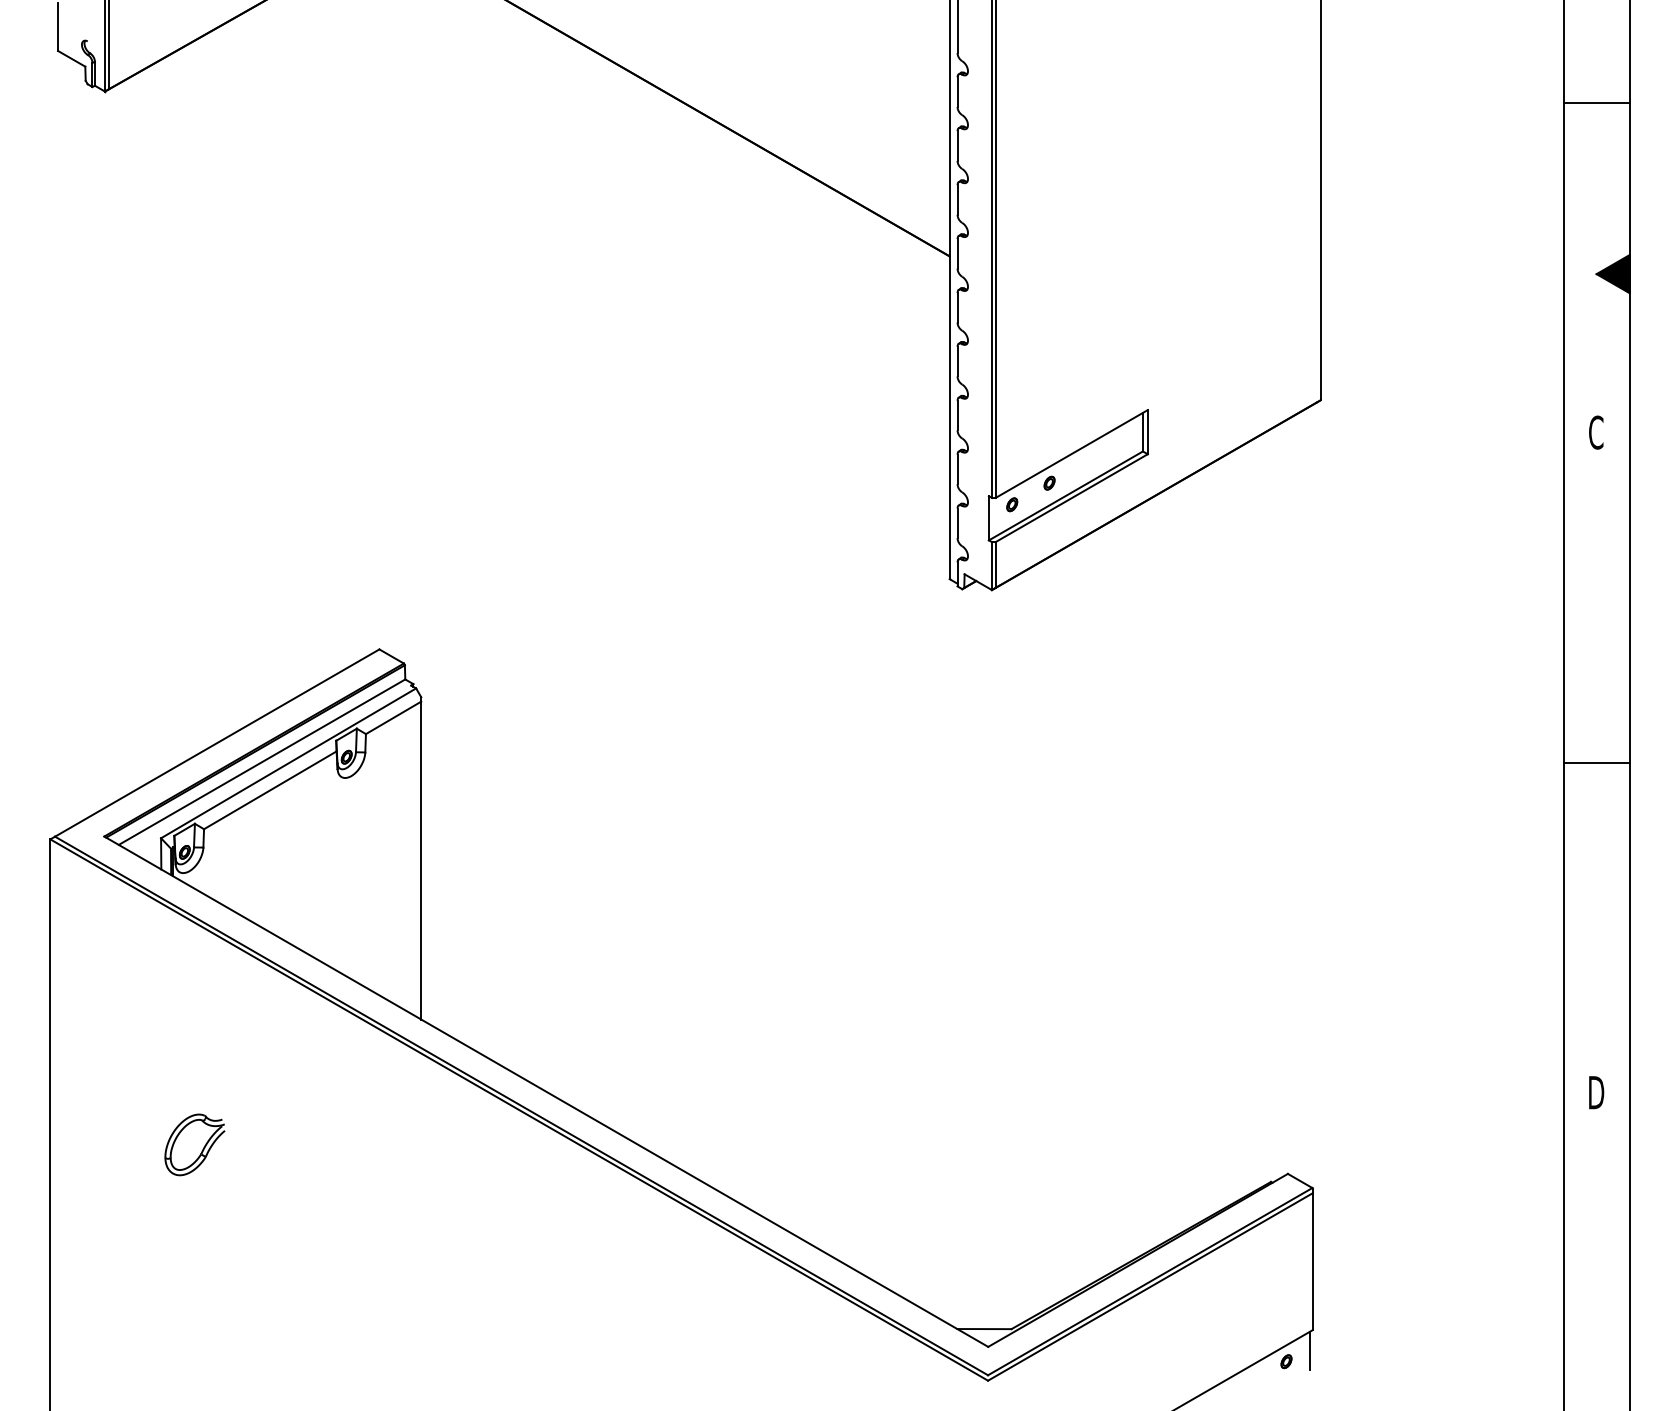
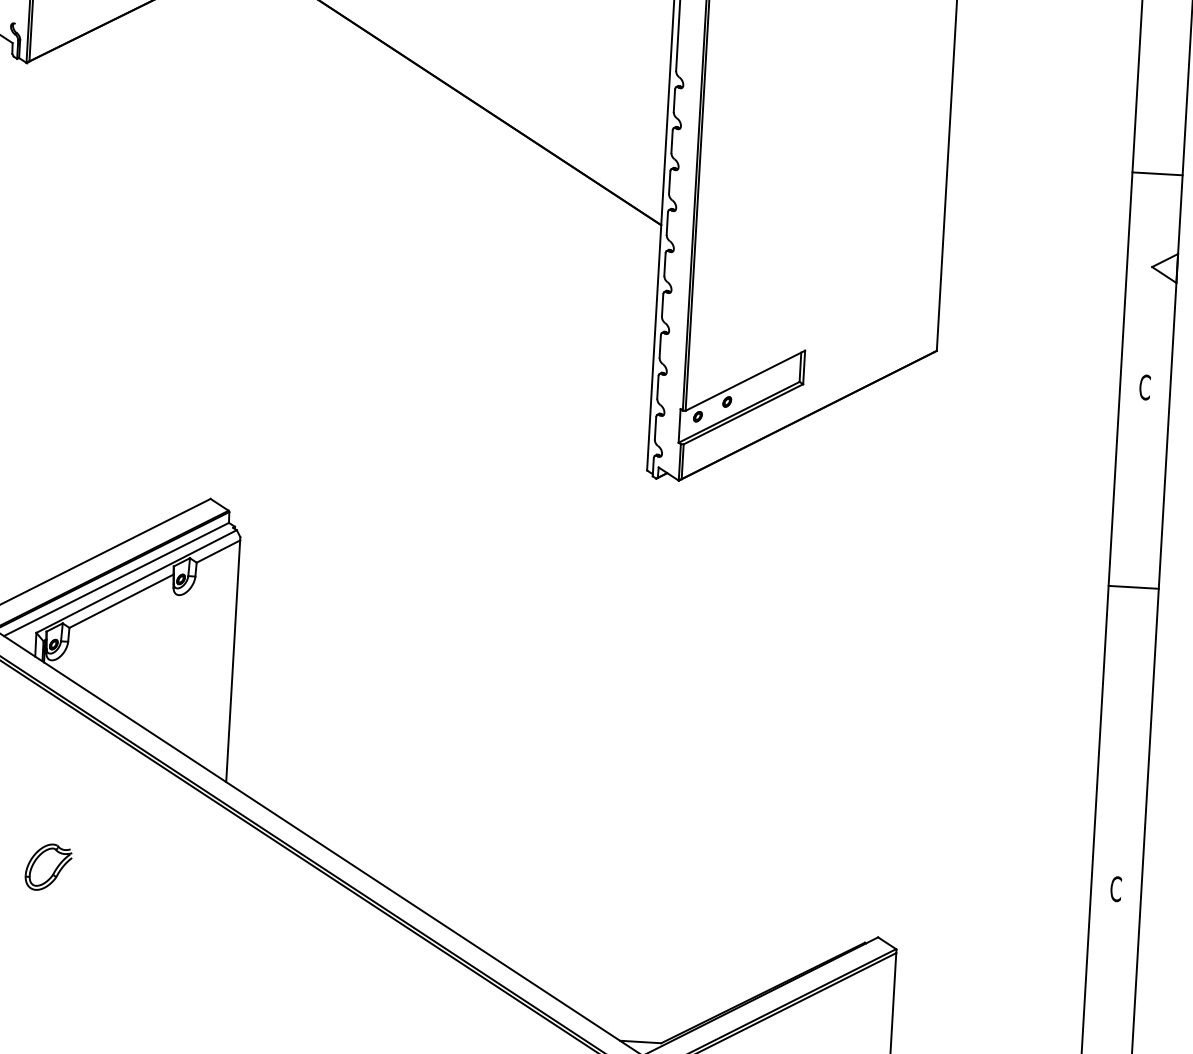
line: (1596, 102) -> (1157, 173), moved
fill: (1612, 274) -> (1164, 268), removed
line: (1596, 762) -> (1133, 587), moved
text: (1596, 1092) -> (1116, 889), D -> C

